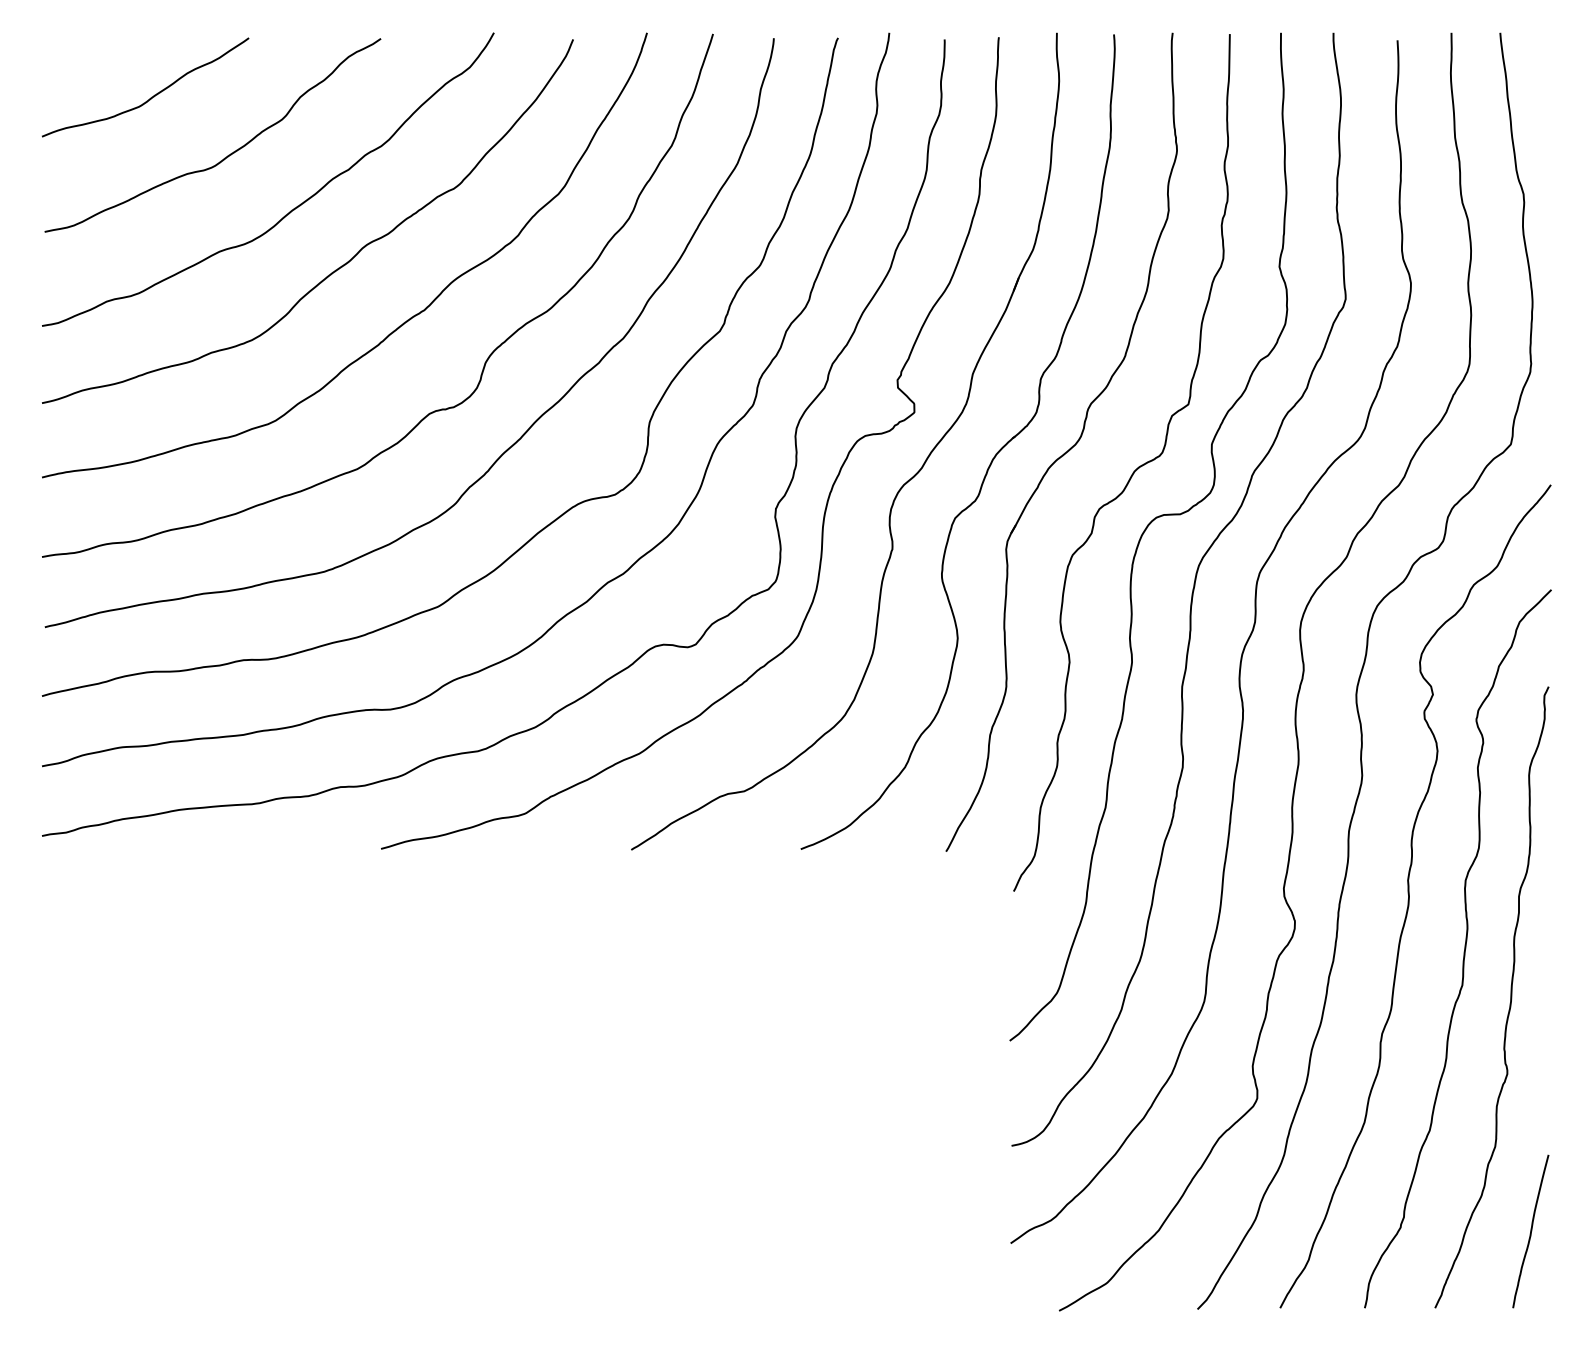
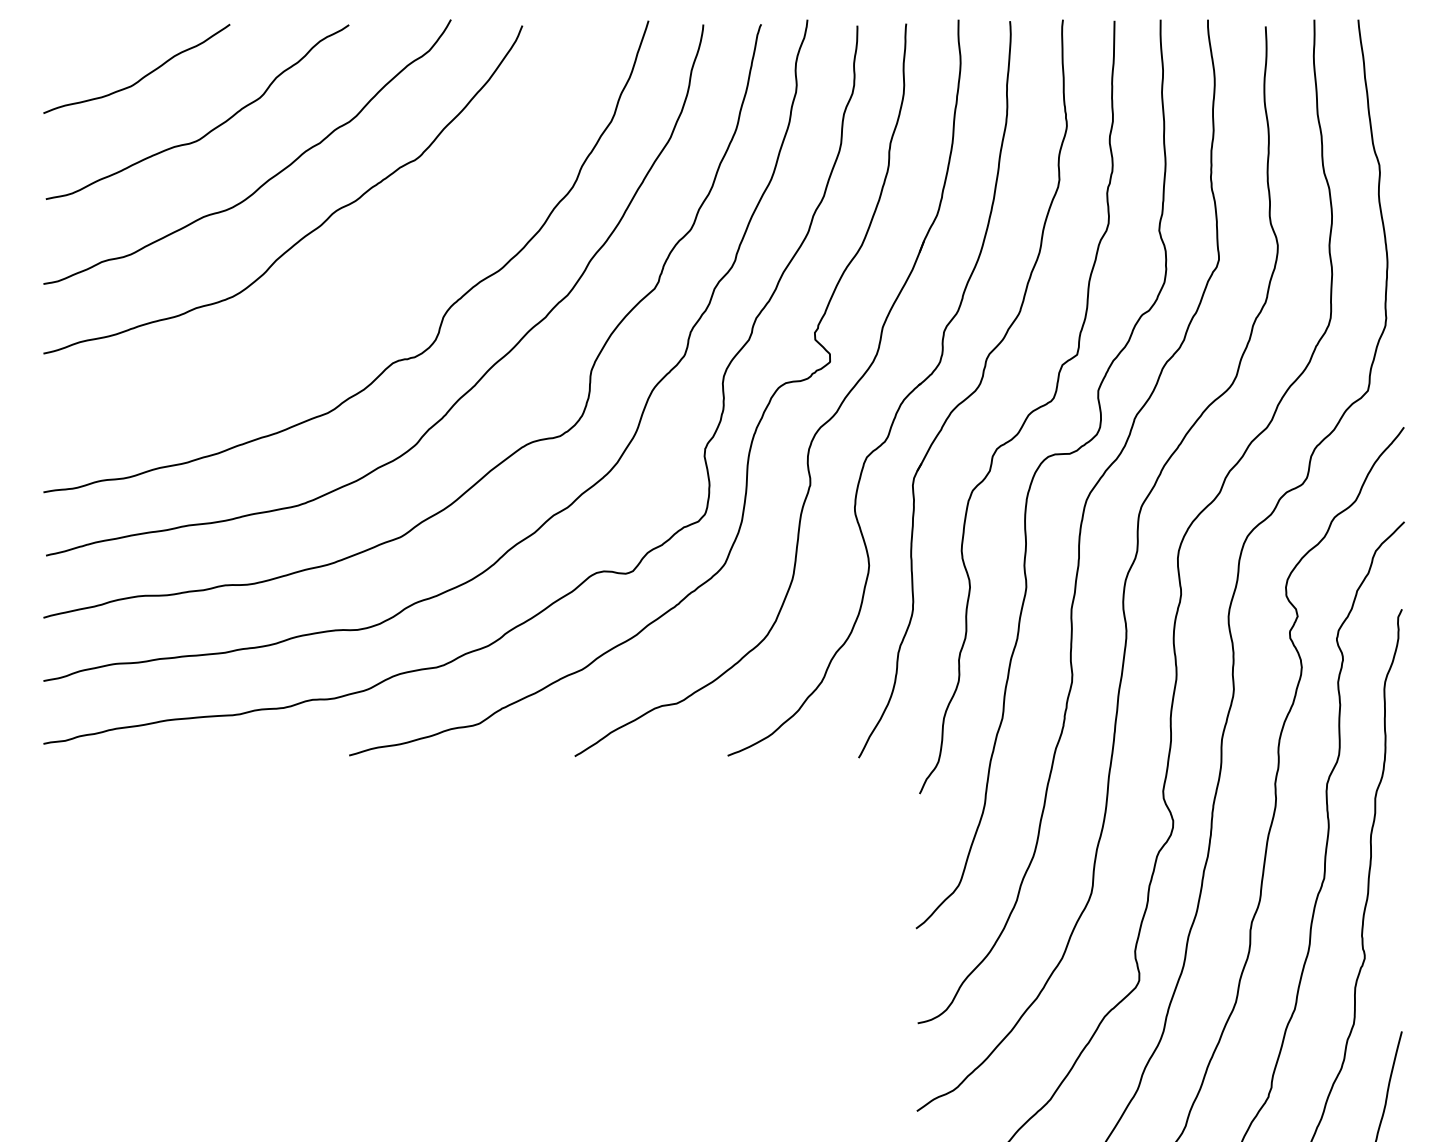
curve: (399, 325) -> (365, 283), removed

